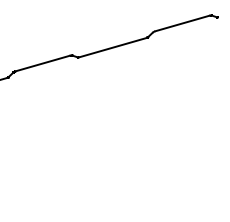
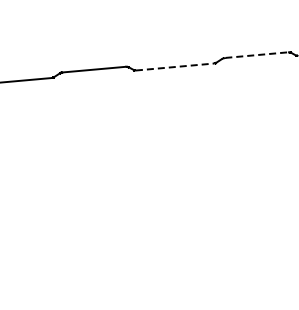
line: (182, 23) -> (256, 55), solid -> dashed
line: (113, 47) -> (175, 66), solid -> dashed

